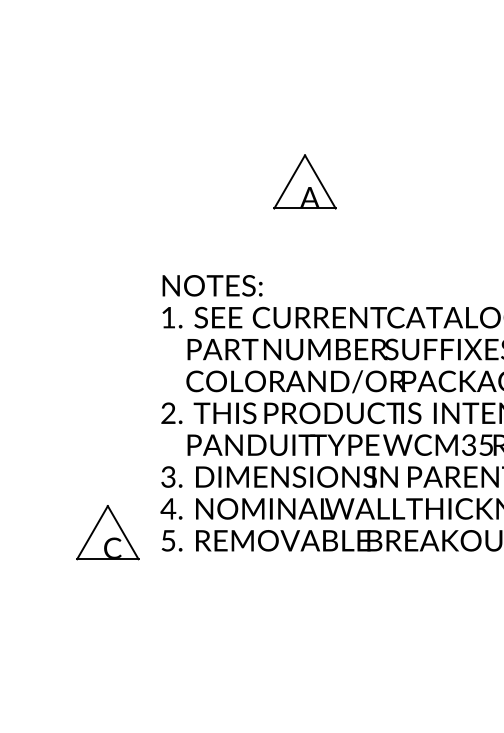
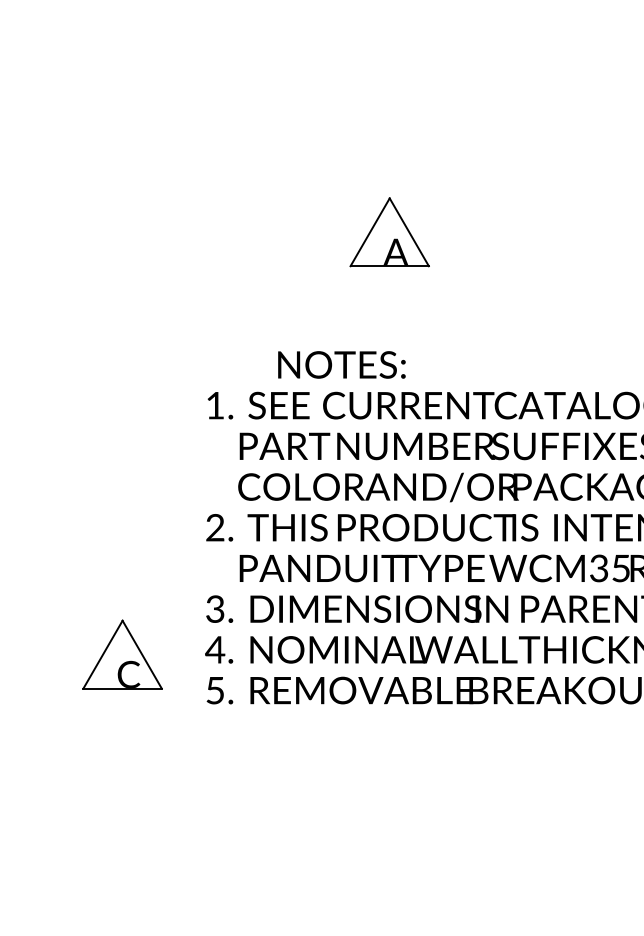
text: (212, 285) -> (341, 364), moved
part: (107, 532) -> (122, 654), moved

